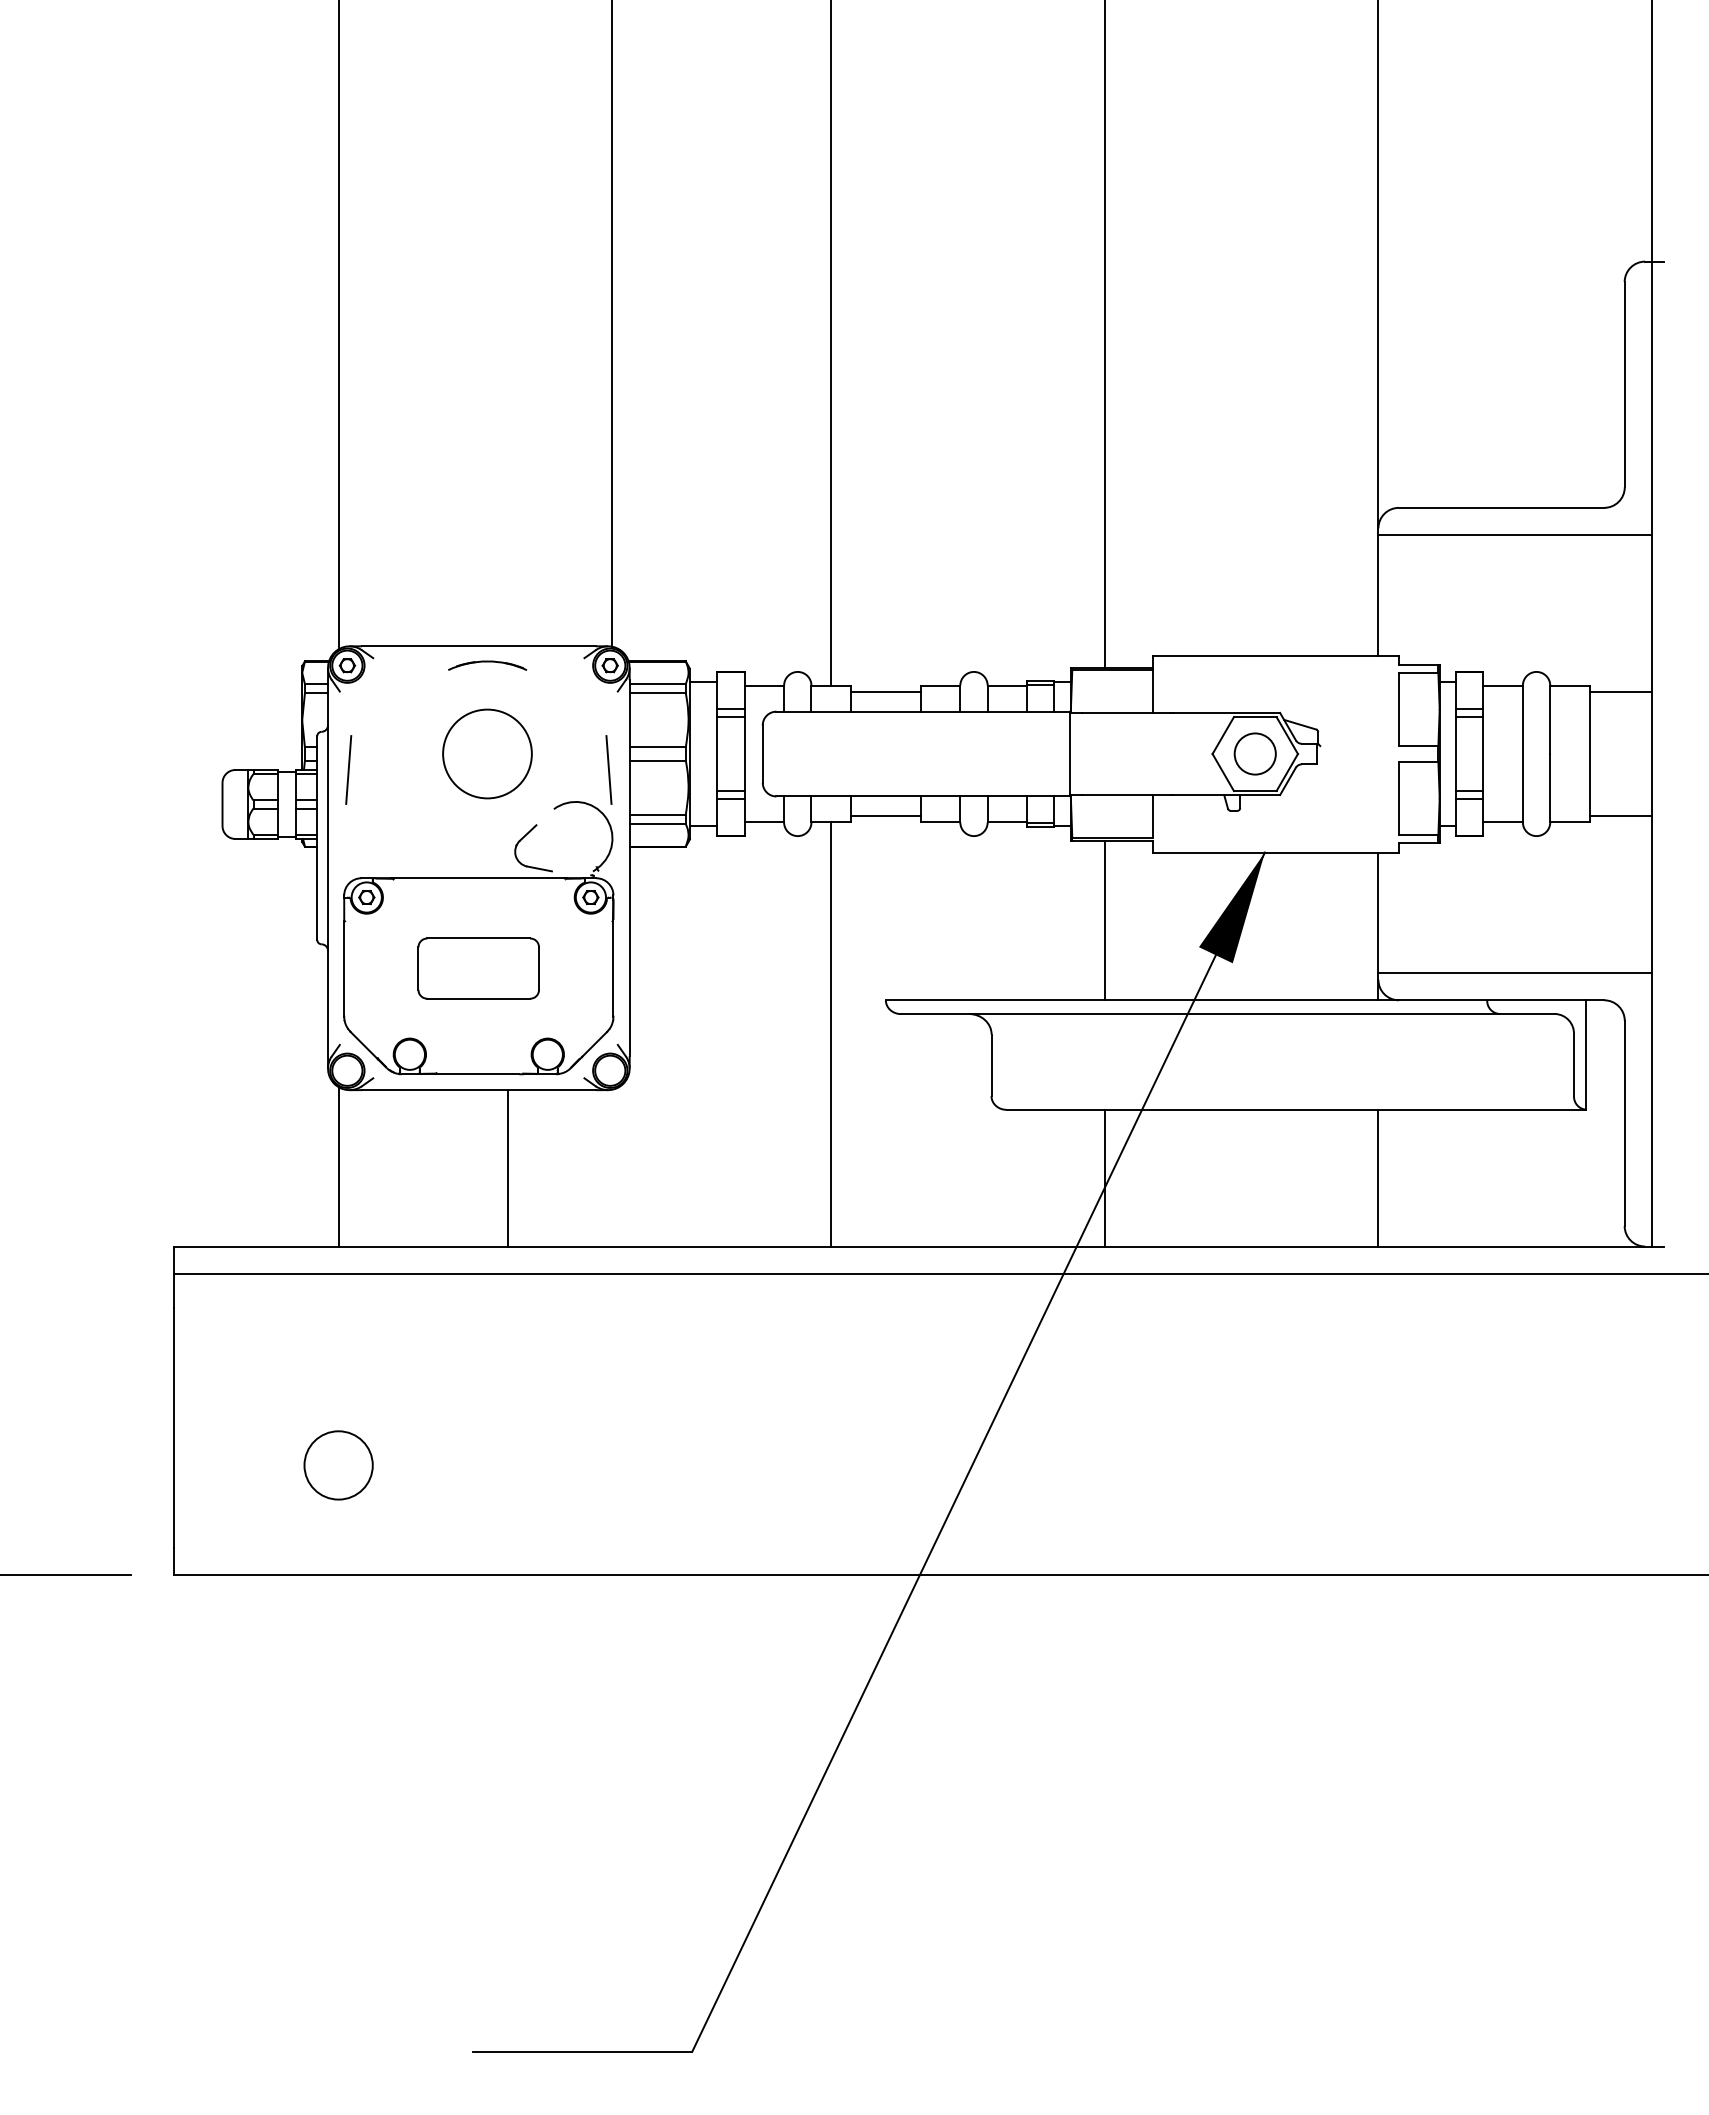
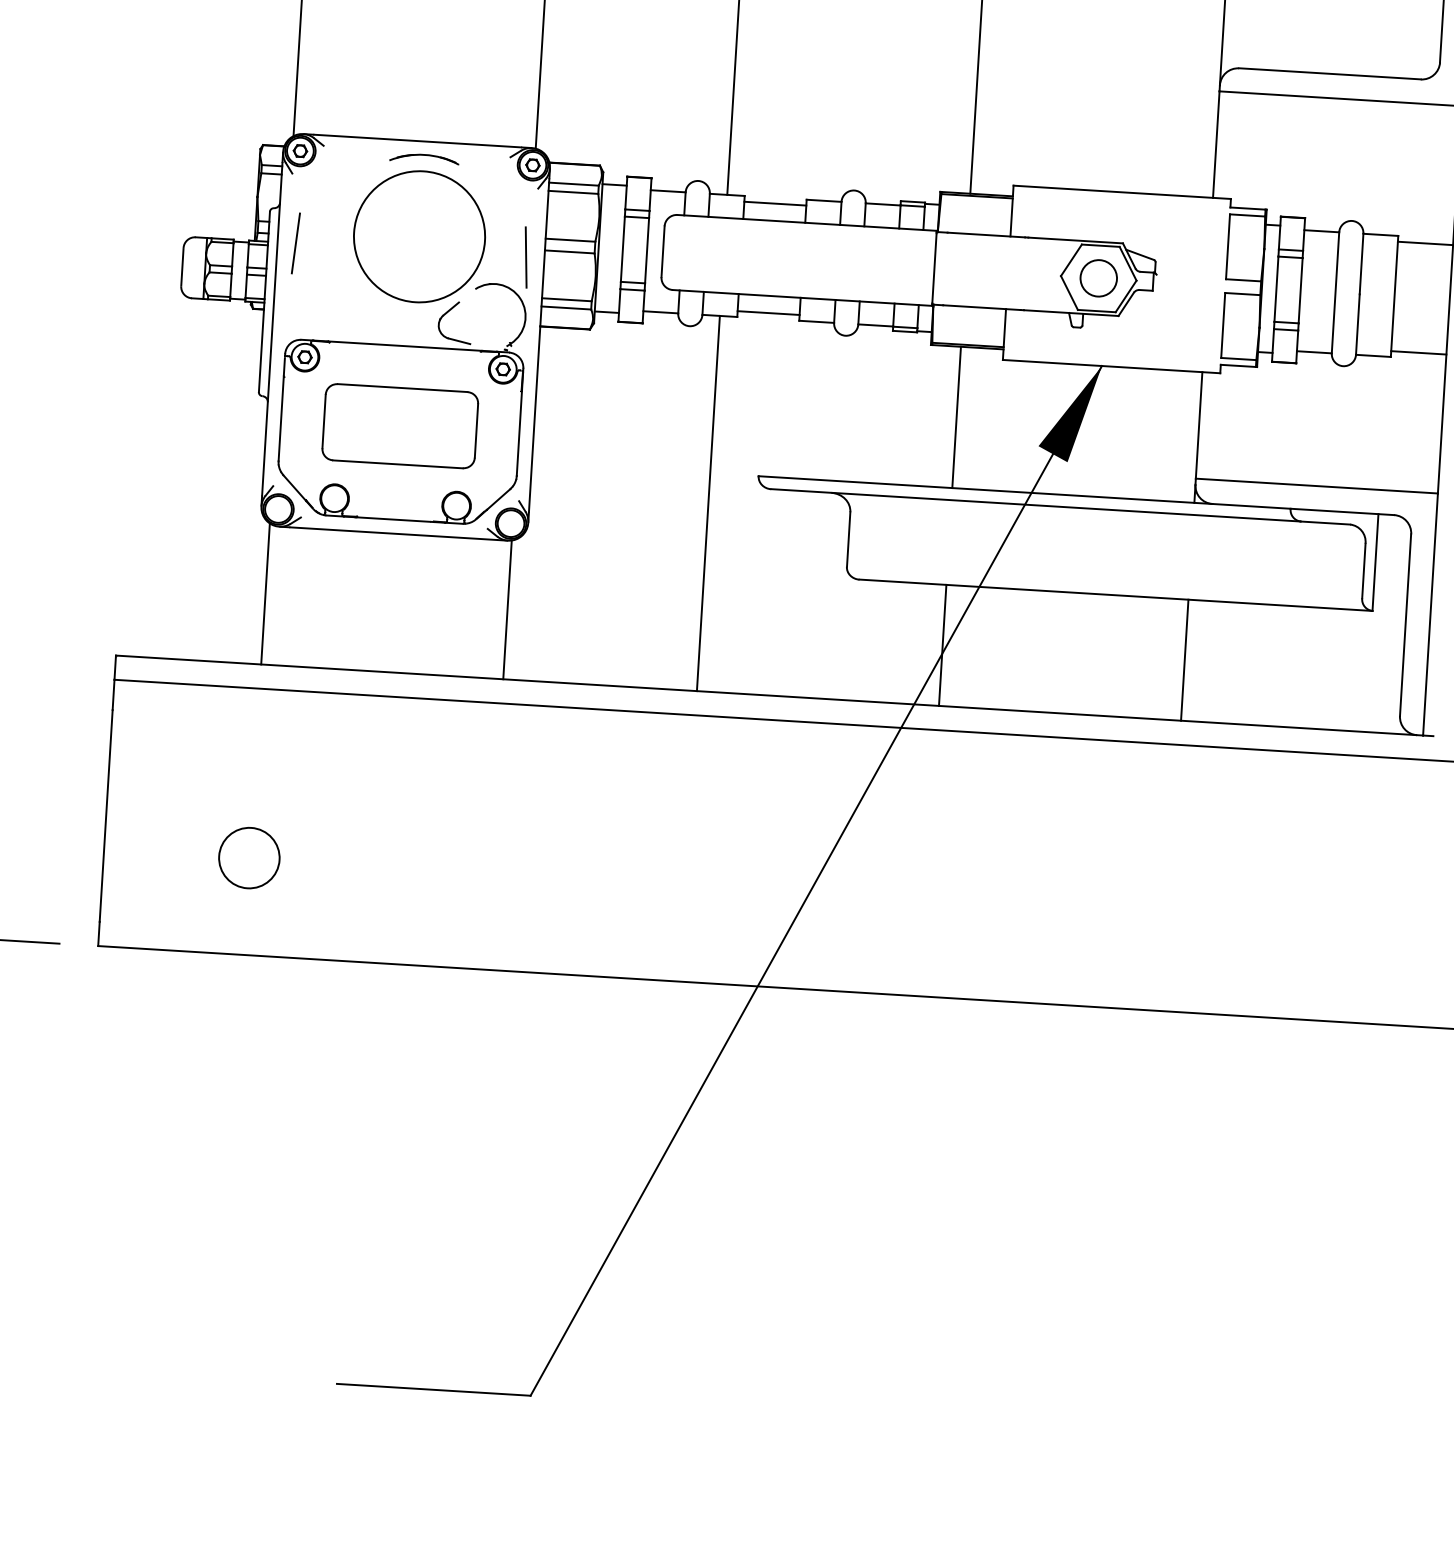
circle: (487, 753) -> (419, 236), size x1.67
part: (478, 968) -> (399, 426), size x1.43
line: (508, 1167) -> (507, 609), moved

